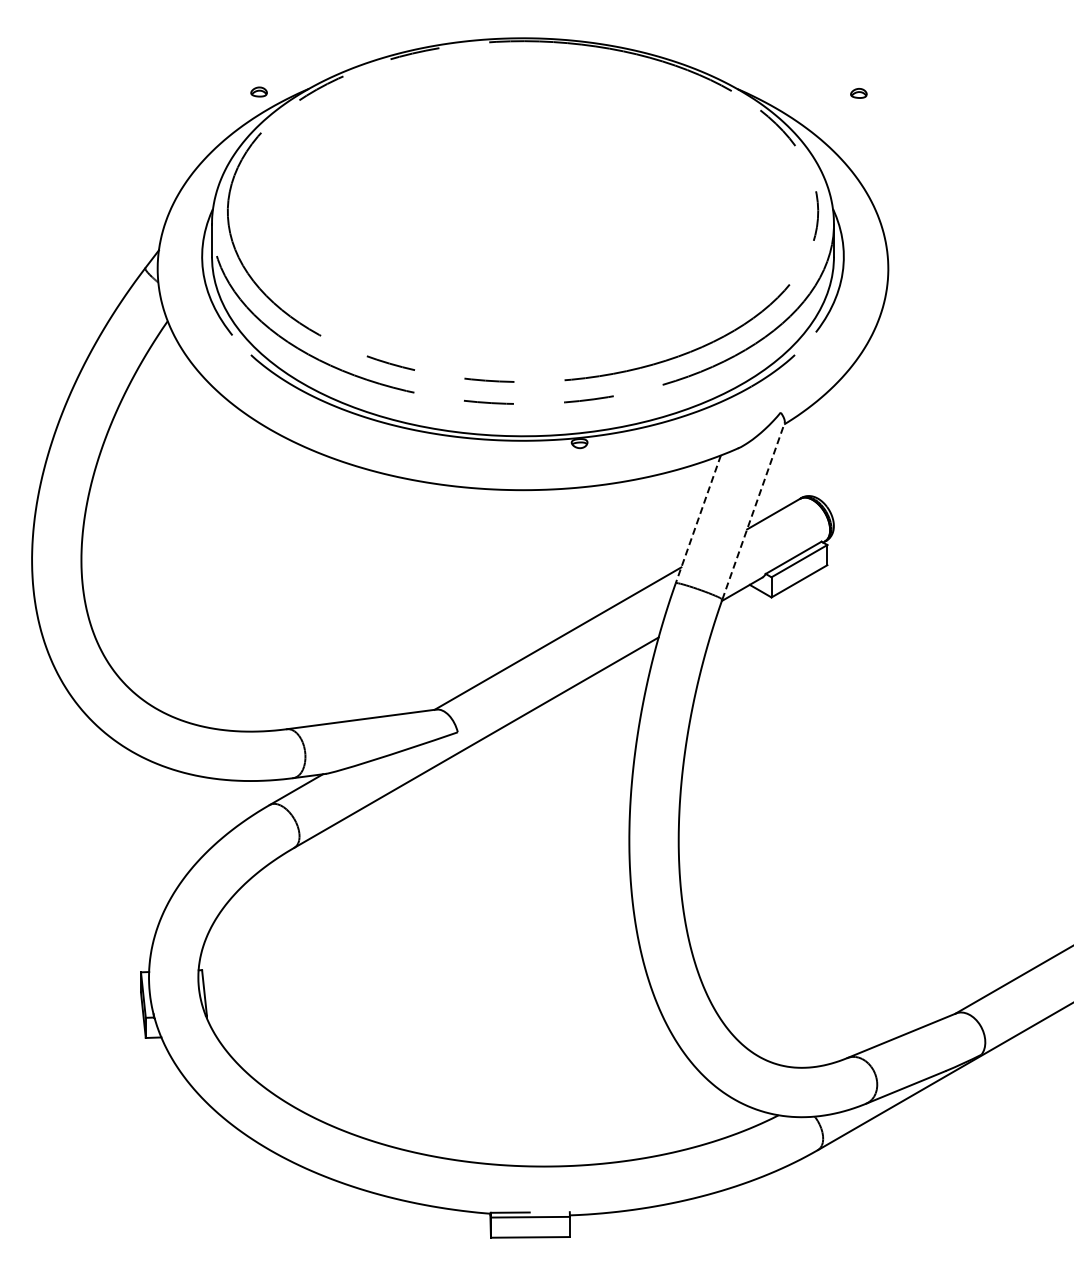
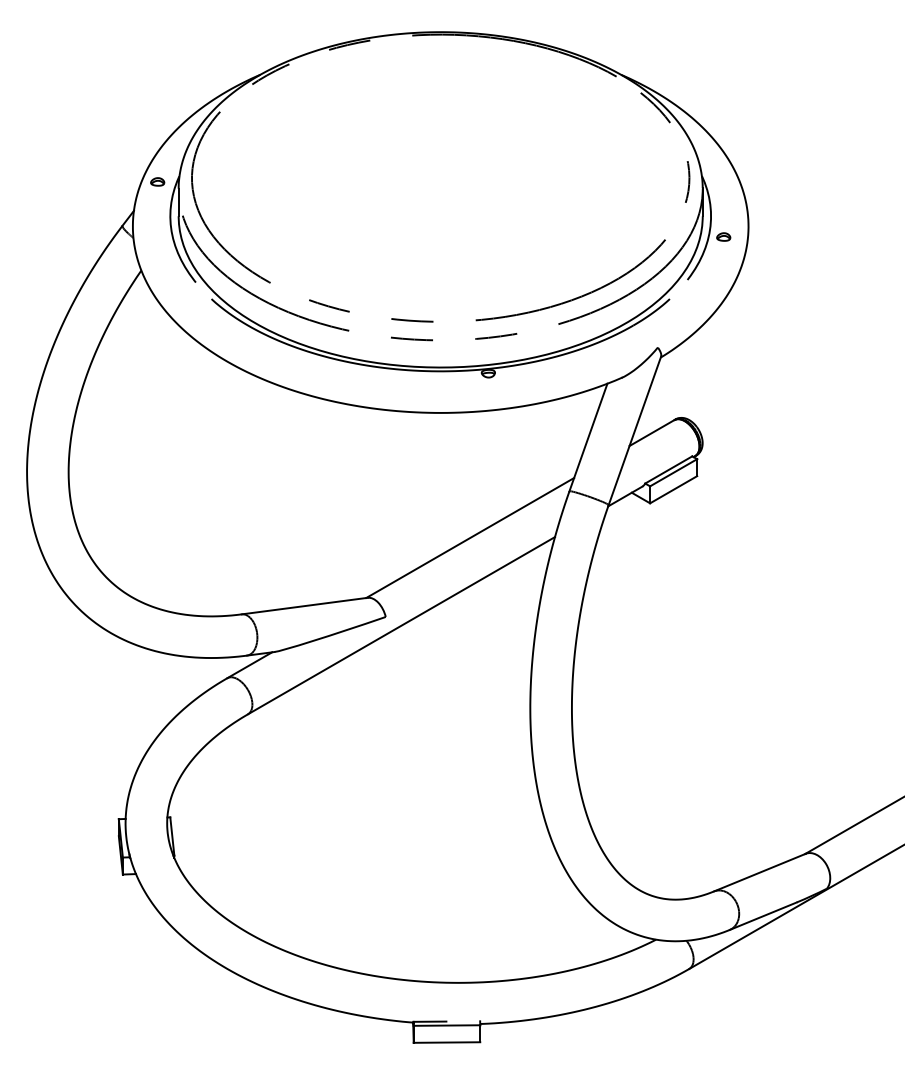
part: (258, 91) -> (157, 181), moved
part: (858, 93) -> (723, 237), moved
line: (753, 511) -> (634, 430), dashed -> solid
line: (698, 519) -> (588, 437), dashed -> solid

